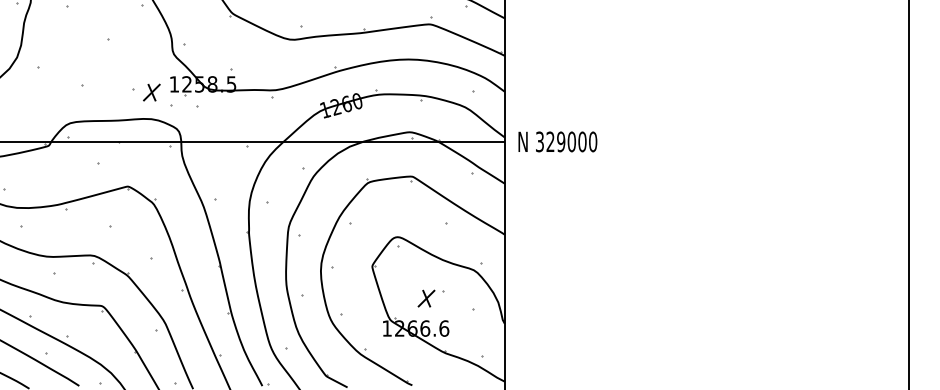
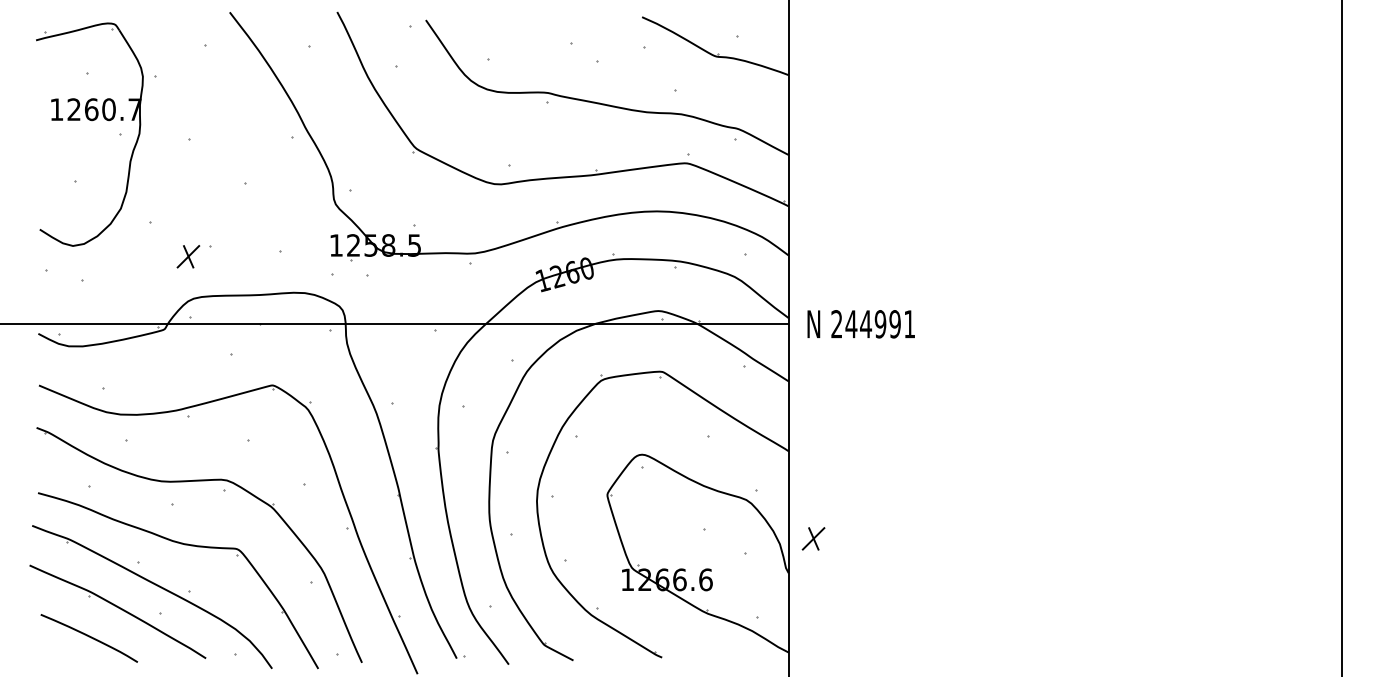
part: (151, 92) -> (188, 256), moved
text: (566, 142) -> (873, 324), 329000 -> 244991
part: (426, 298) -> (813, 538), moved

